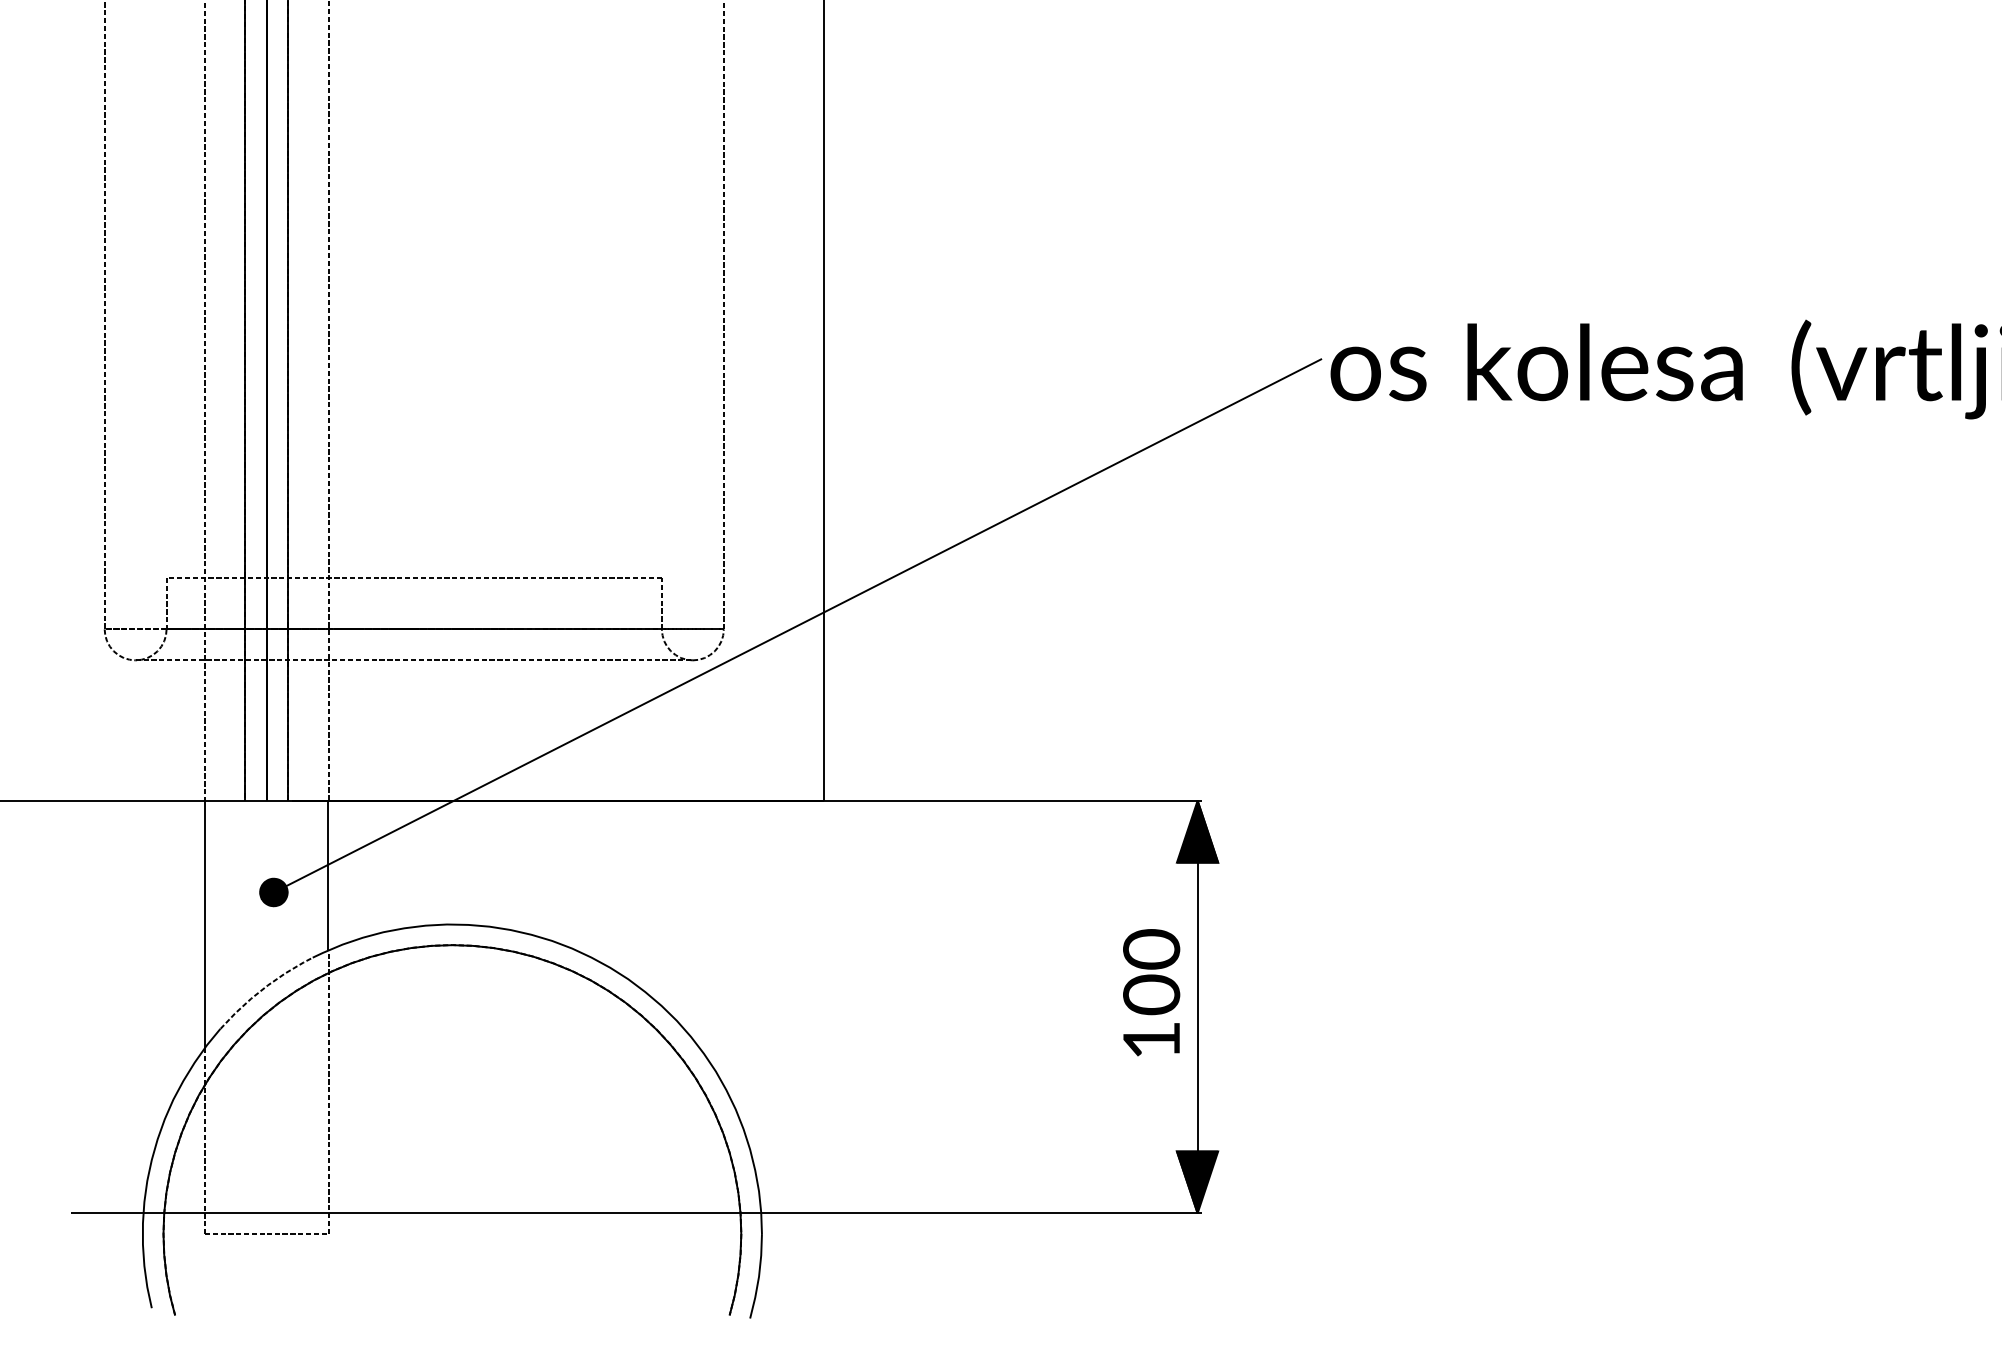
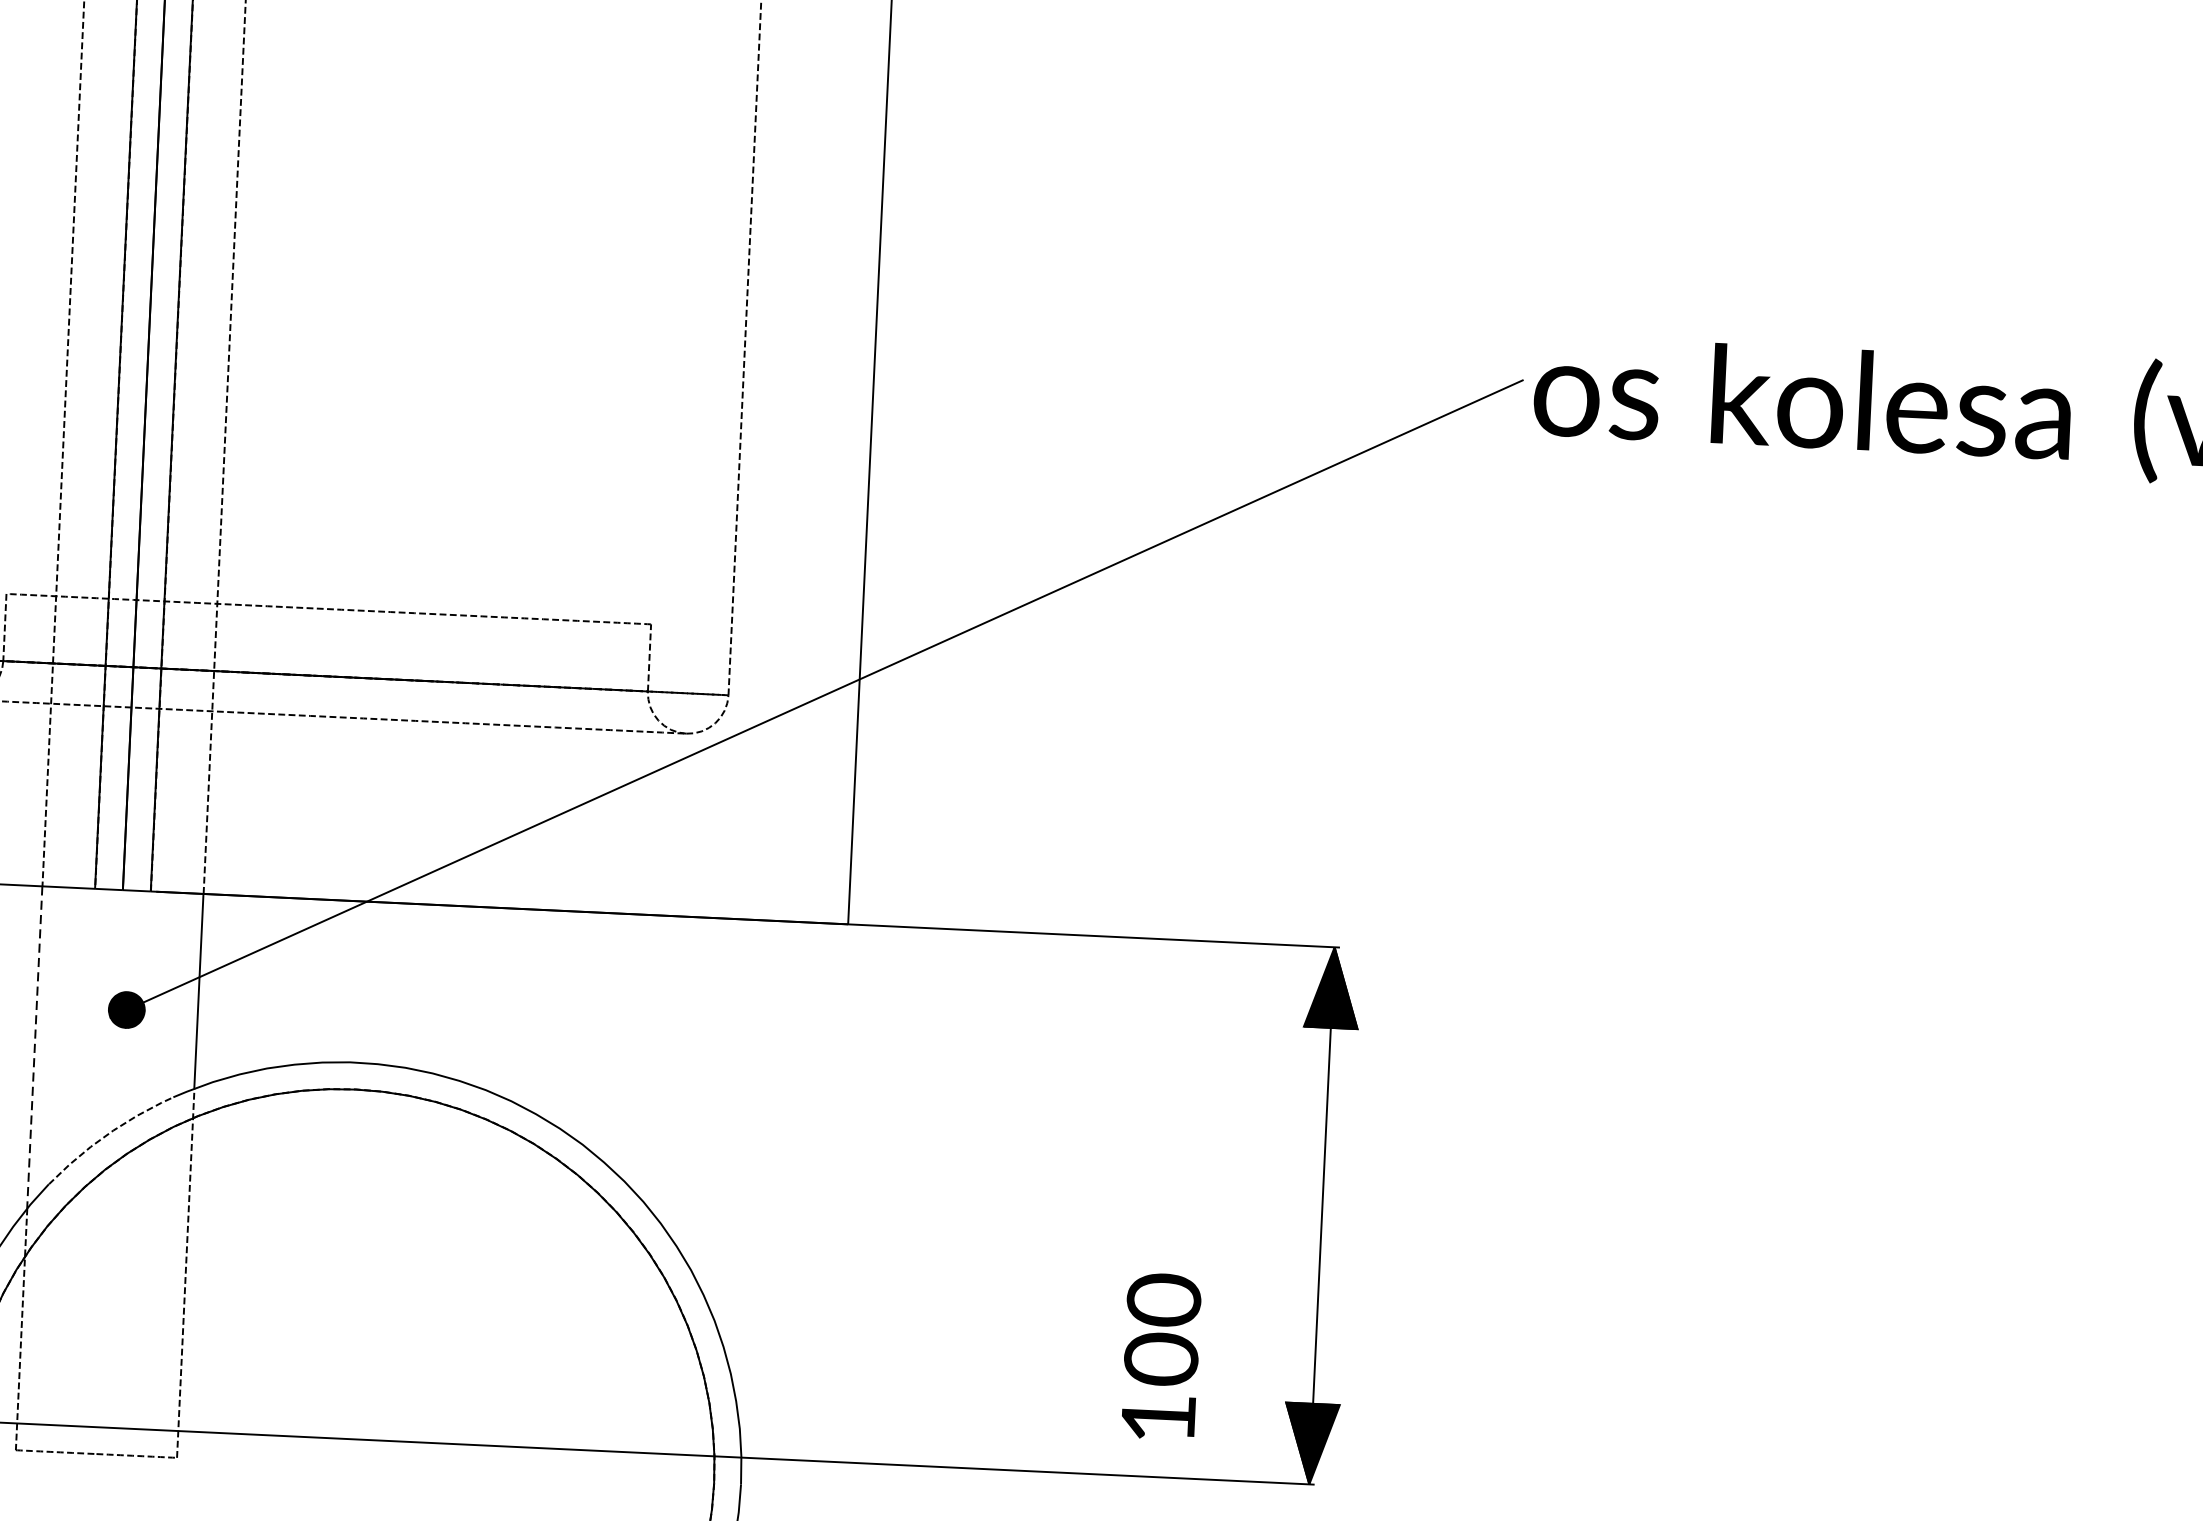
line: (204, 924) -> (34, 1047), solid -> dashed
text: (1151, 992) -> (1161, 1356), moved

